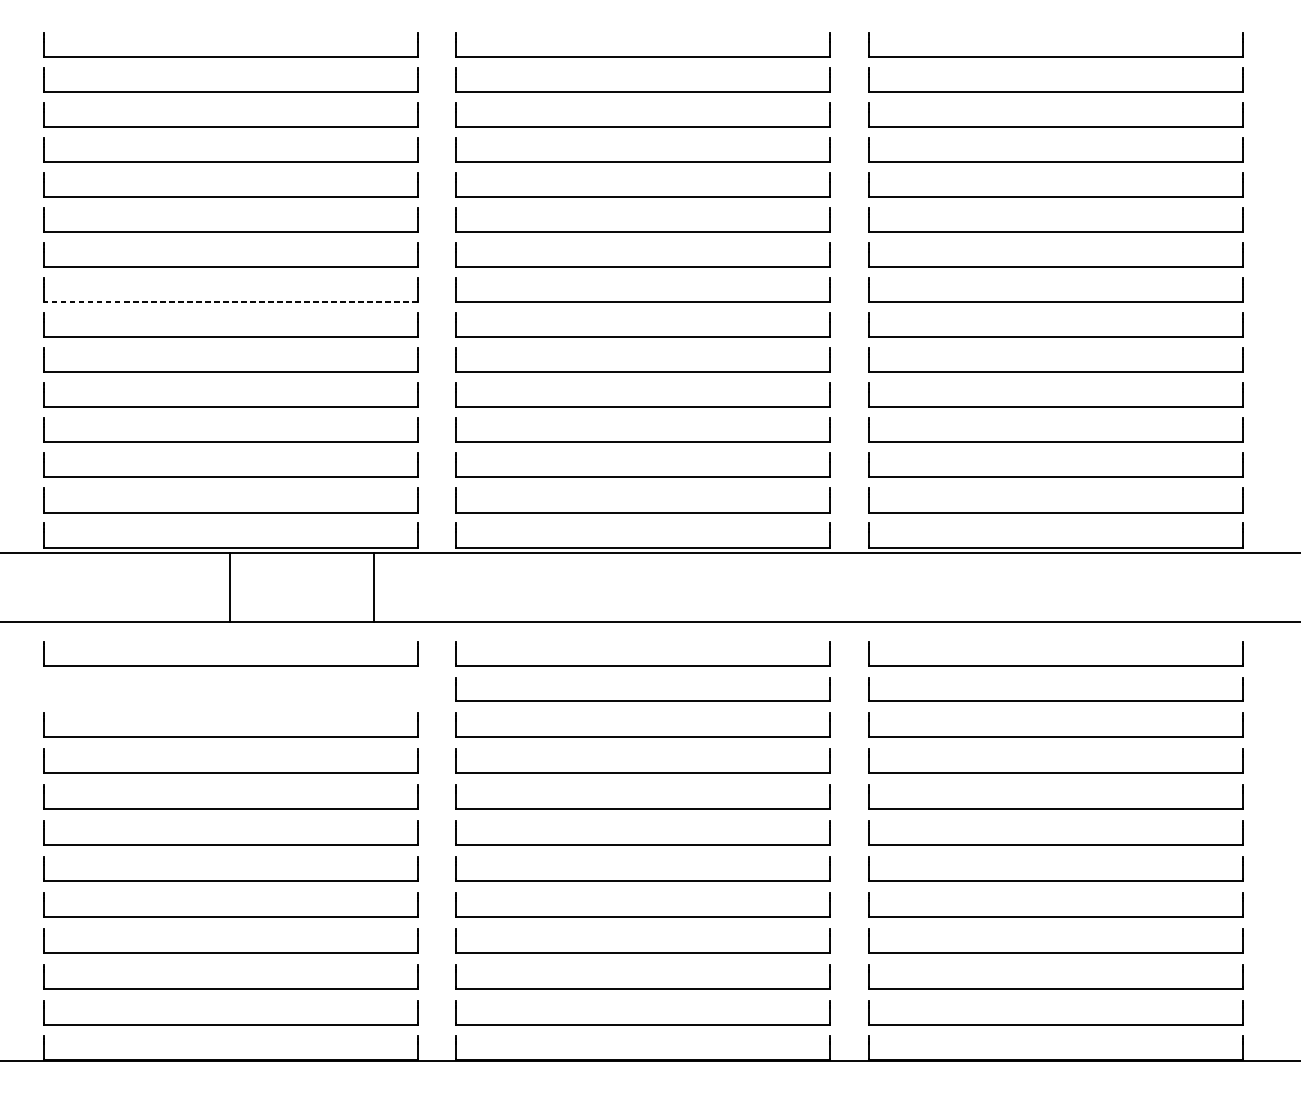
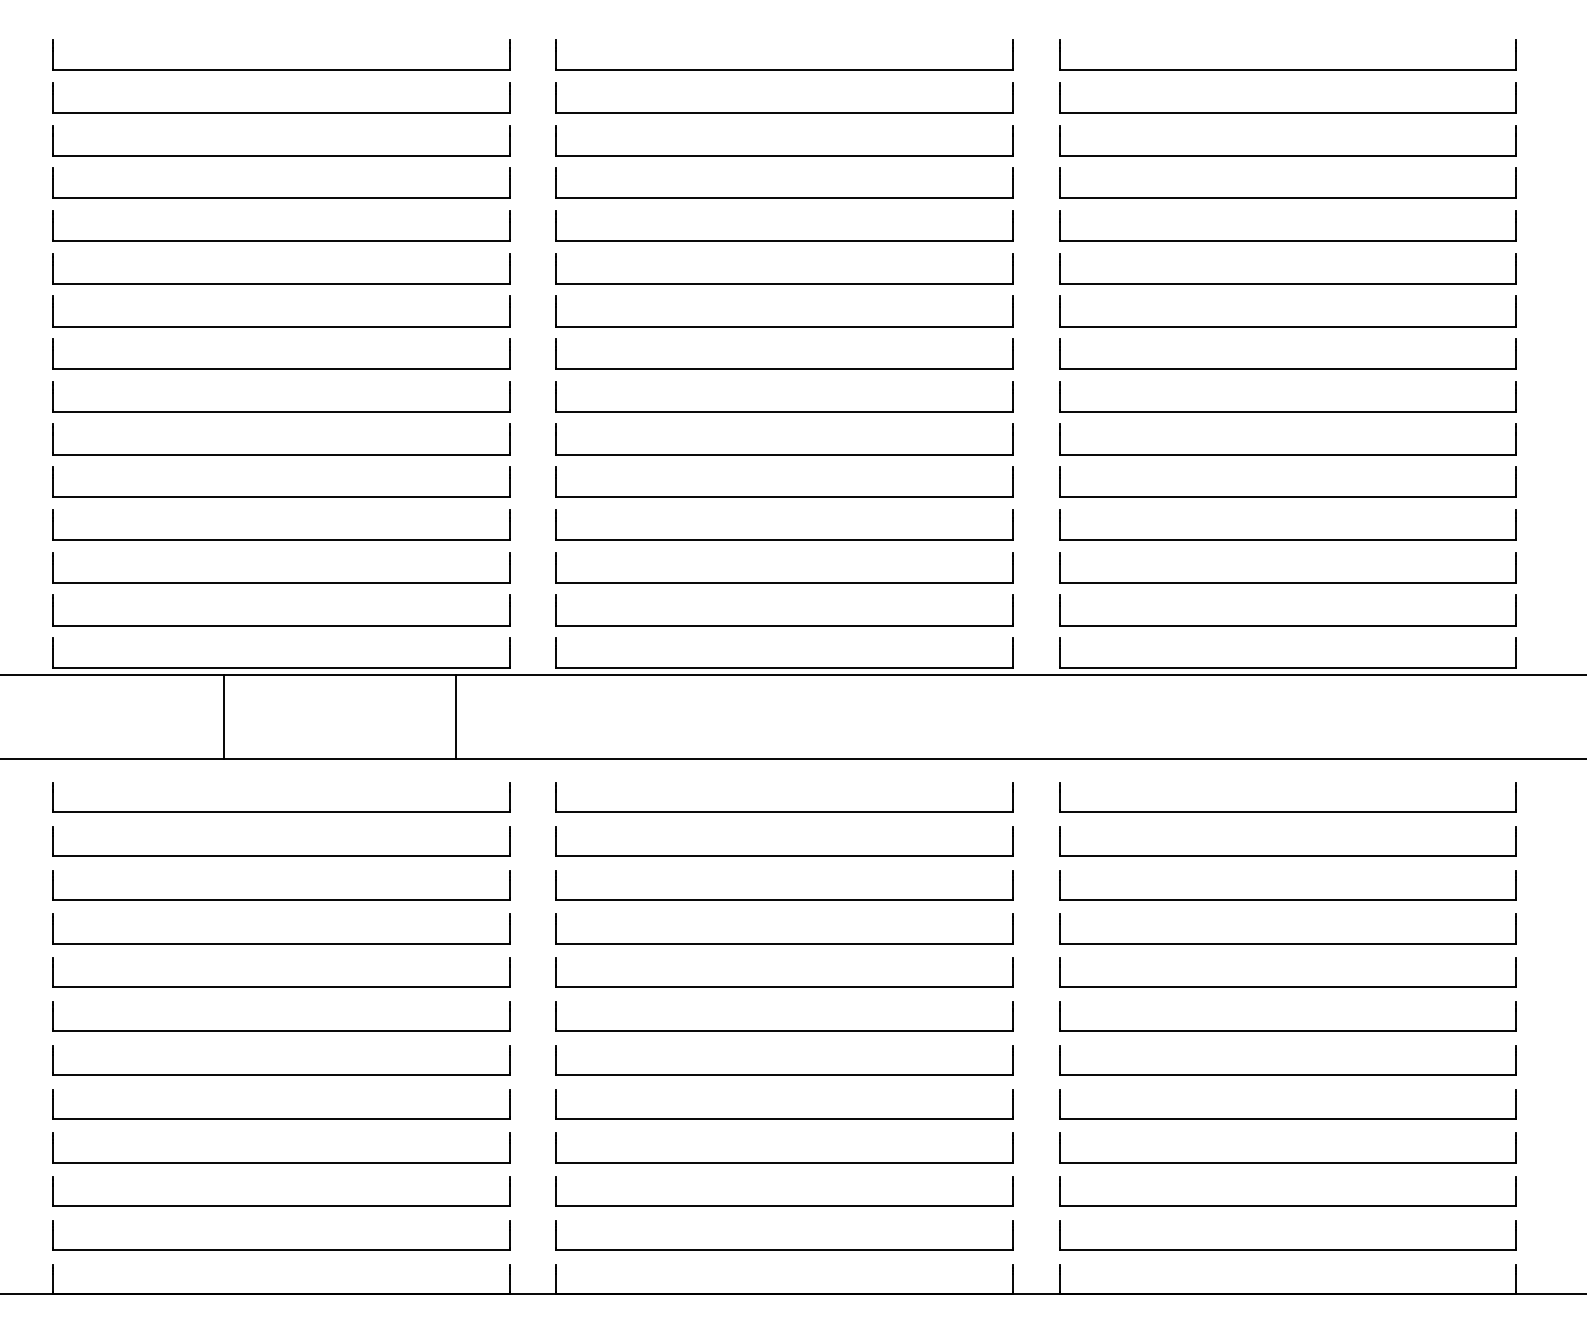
line: (230, 302) -> (281, 369), dashed -> solid
line: (230, 587) -> (224, 716), moved
part: (230, 701) -> (281, 855), added

